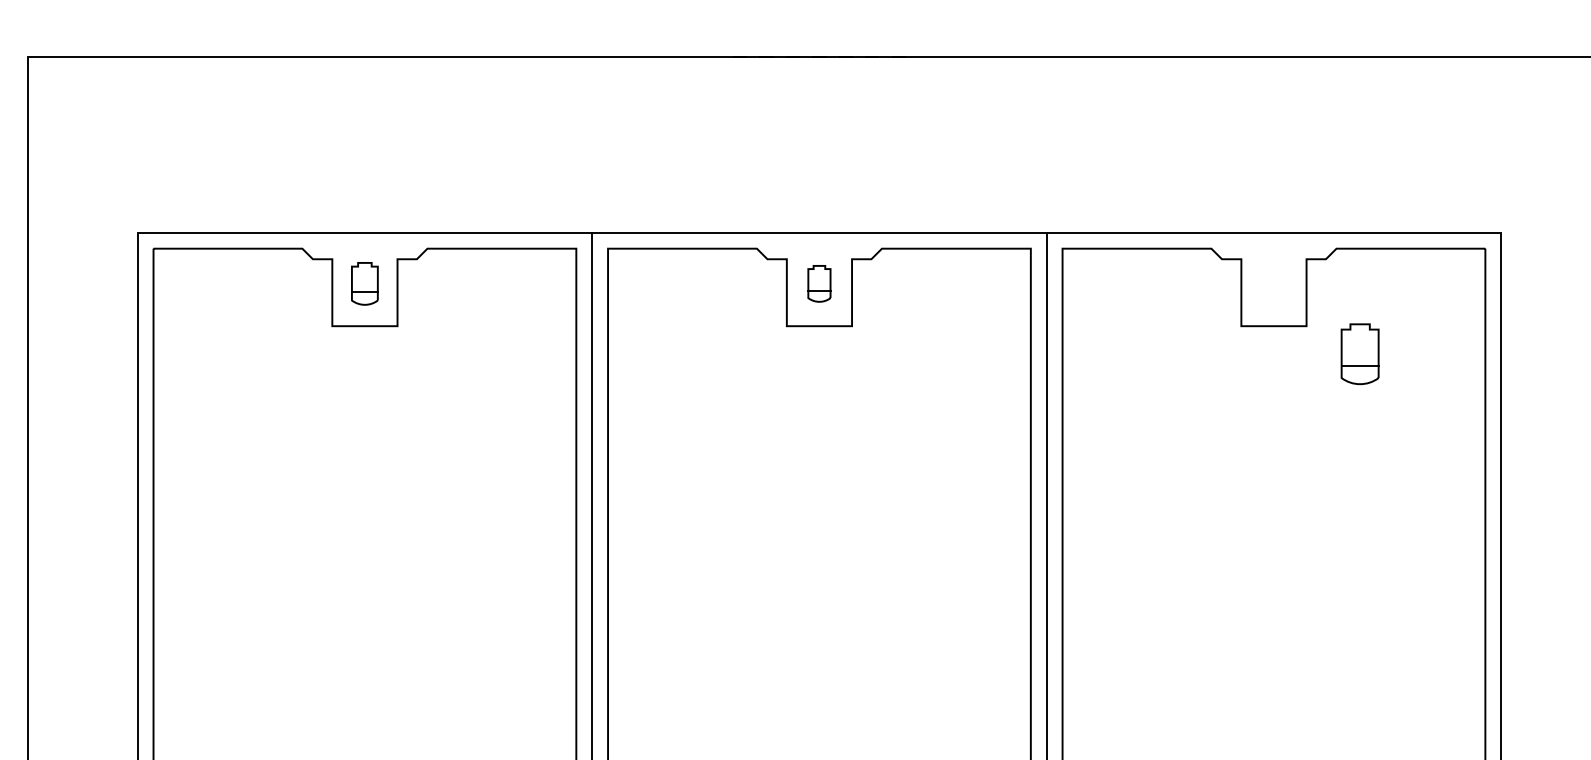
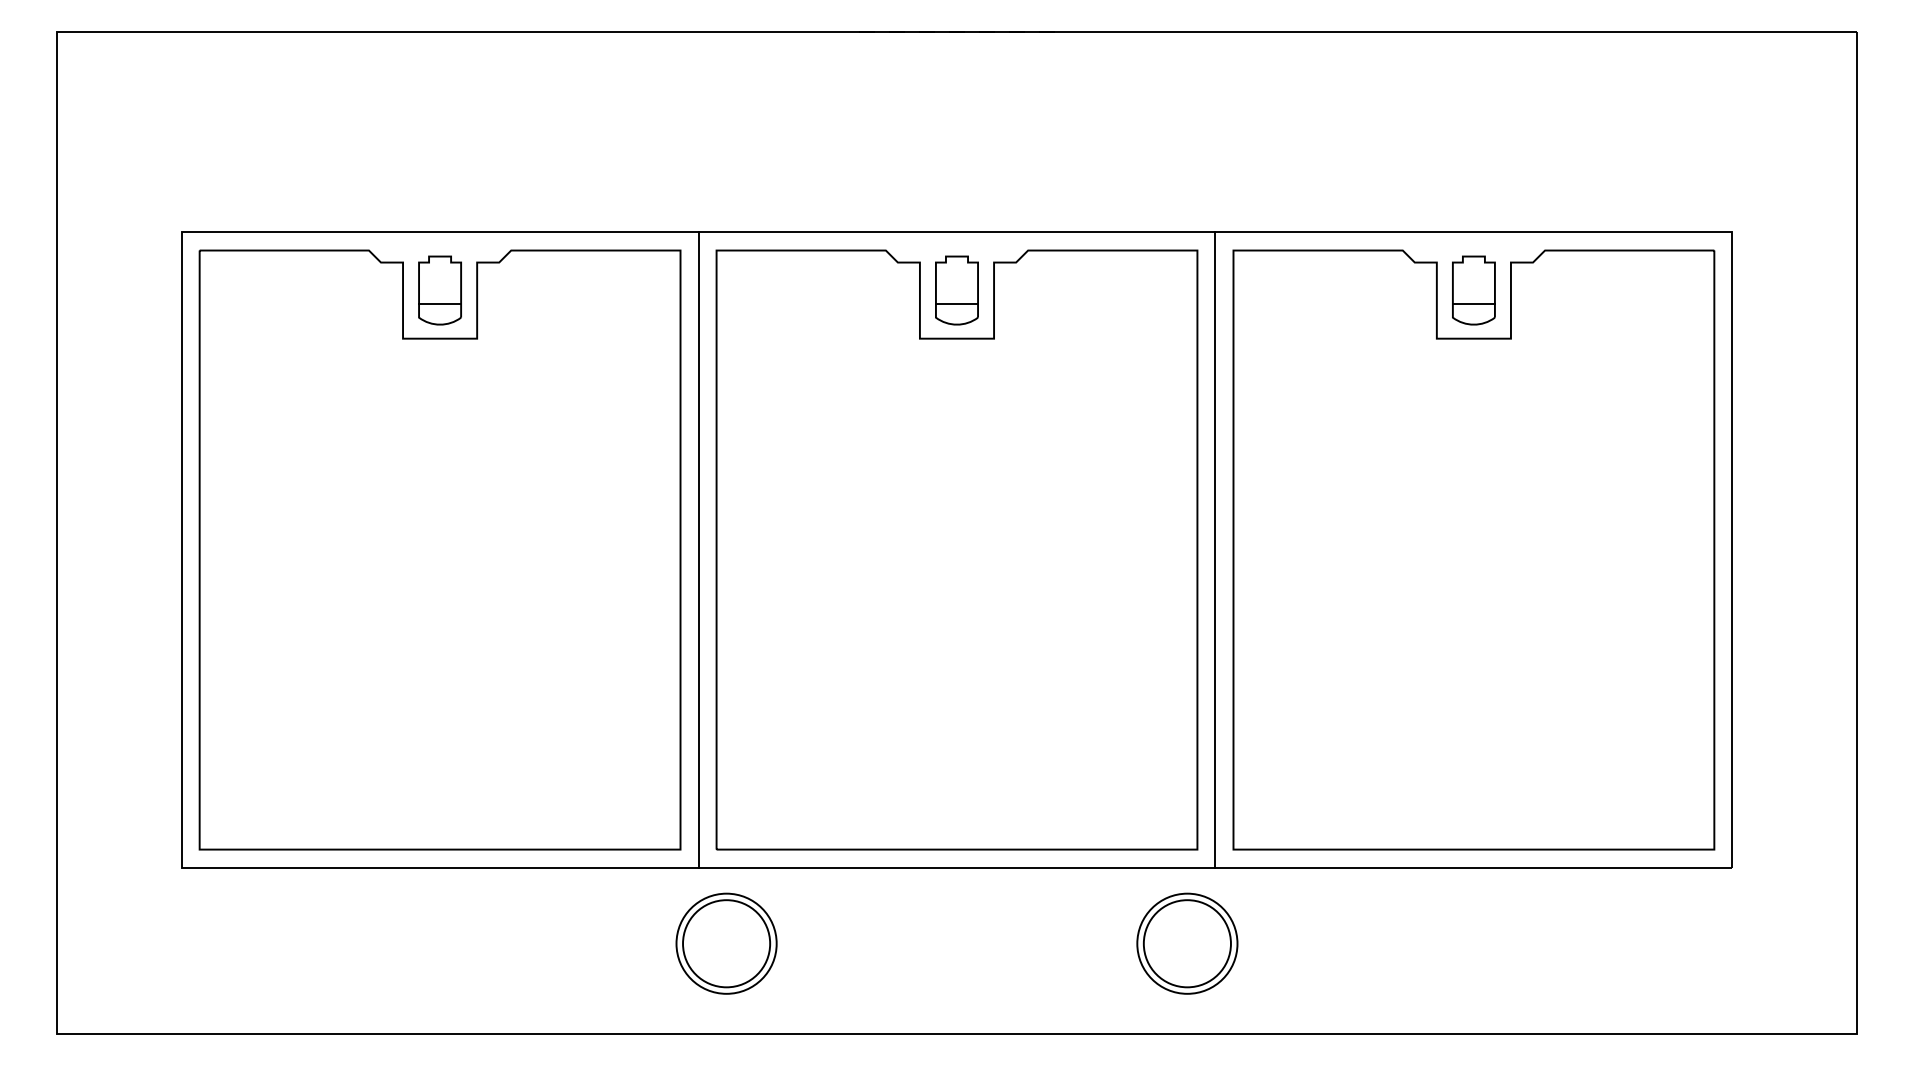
part: (364, 283) -> (439, 290), size x1.43
part: (819, 283) -> (956, 290), size x1.67
part: (1359, 354) -> (1473, 290), moved

